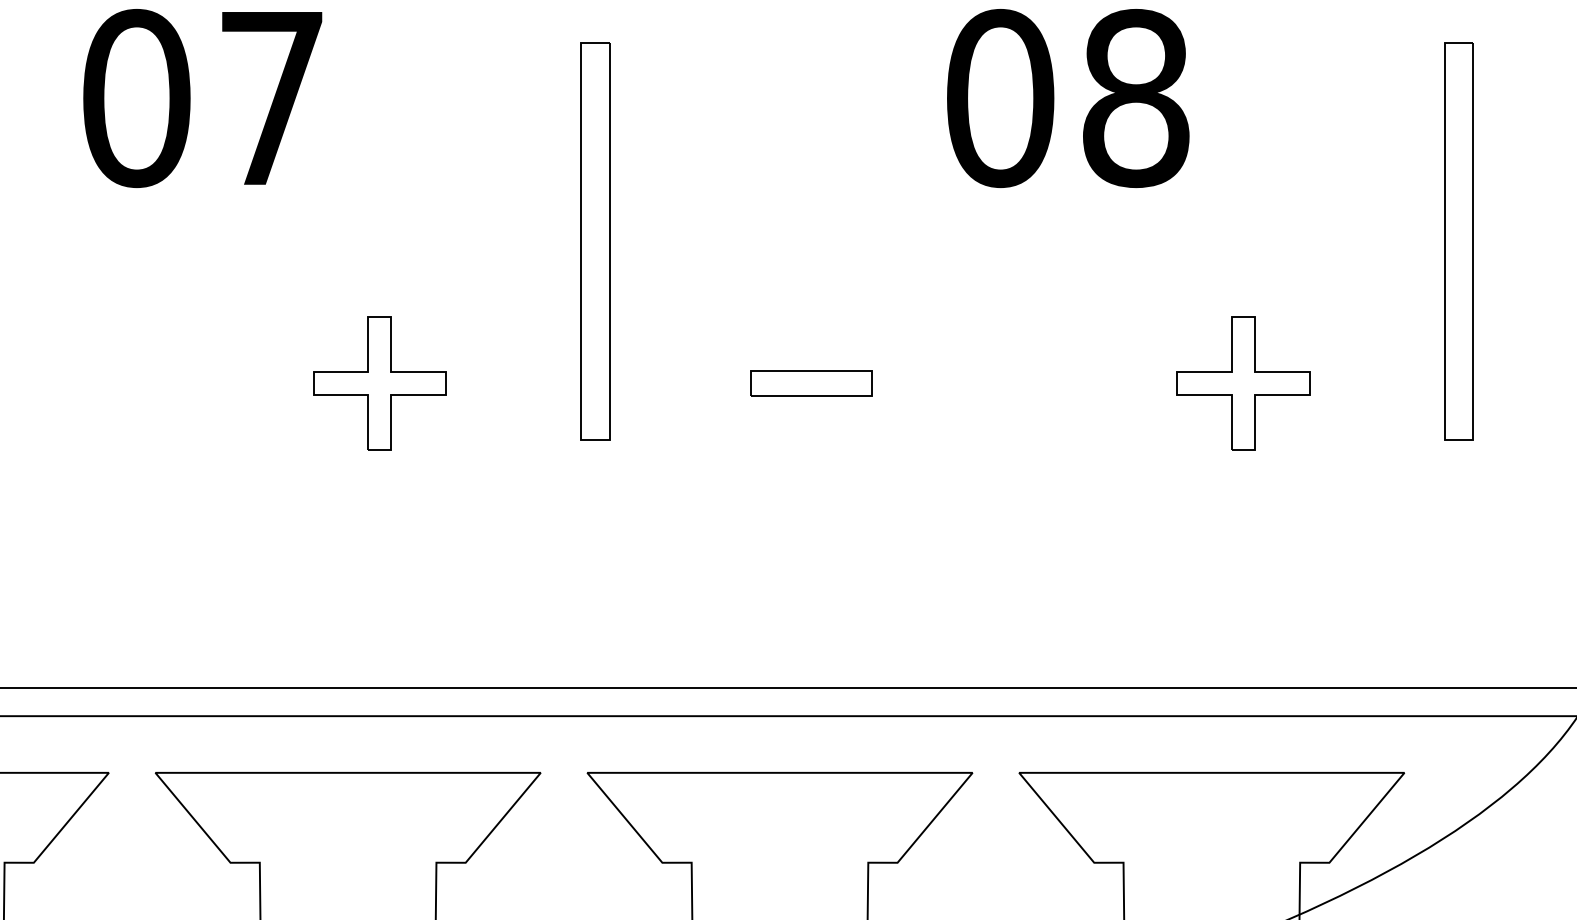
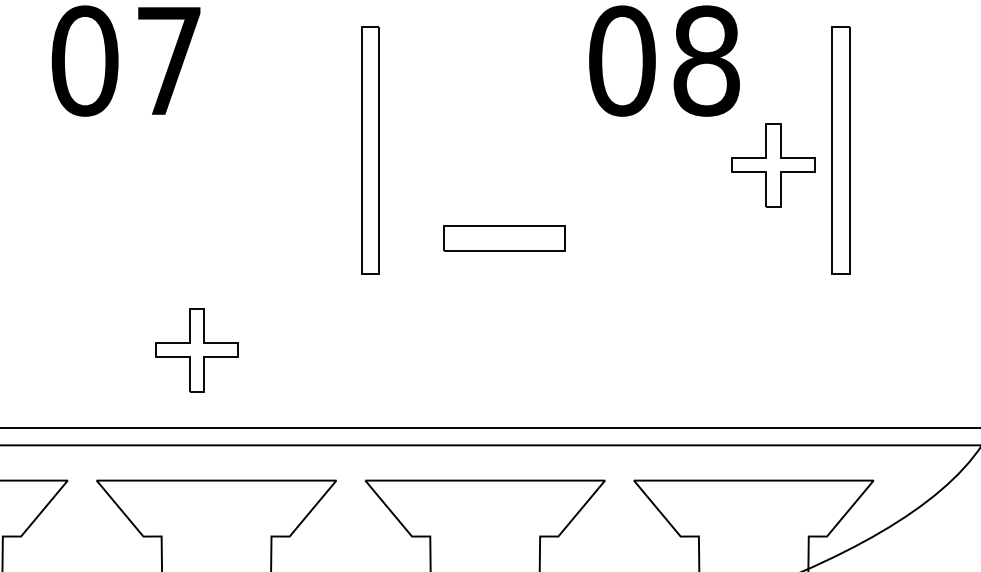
part: (1458, 242) -> (840, 150), moved
part: (378, 383) -> (196, 350), moved
part: (811, 383) -> (504, 238), size x1.6
part: (1243, 383) -> (773, 165), moved

